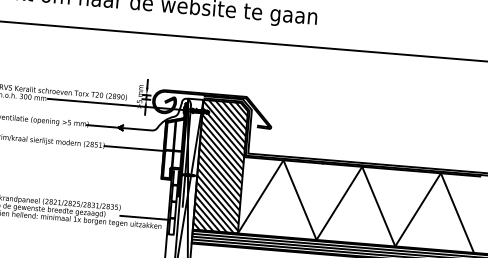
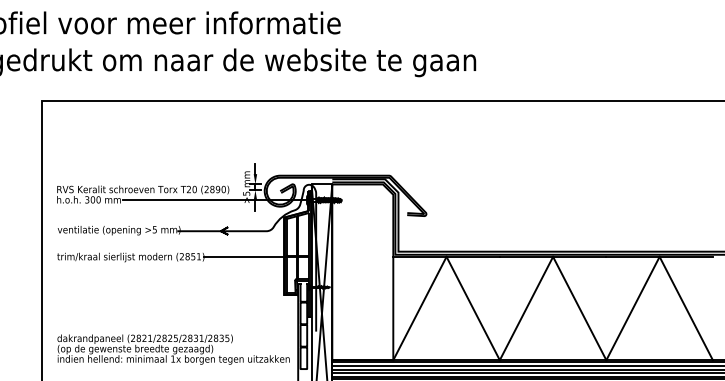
hatch: (220, 166) -> (362, 272), removed
line: (144, 217) -> (266, 349), removed

